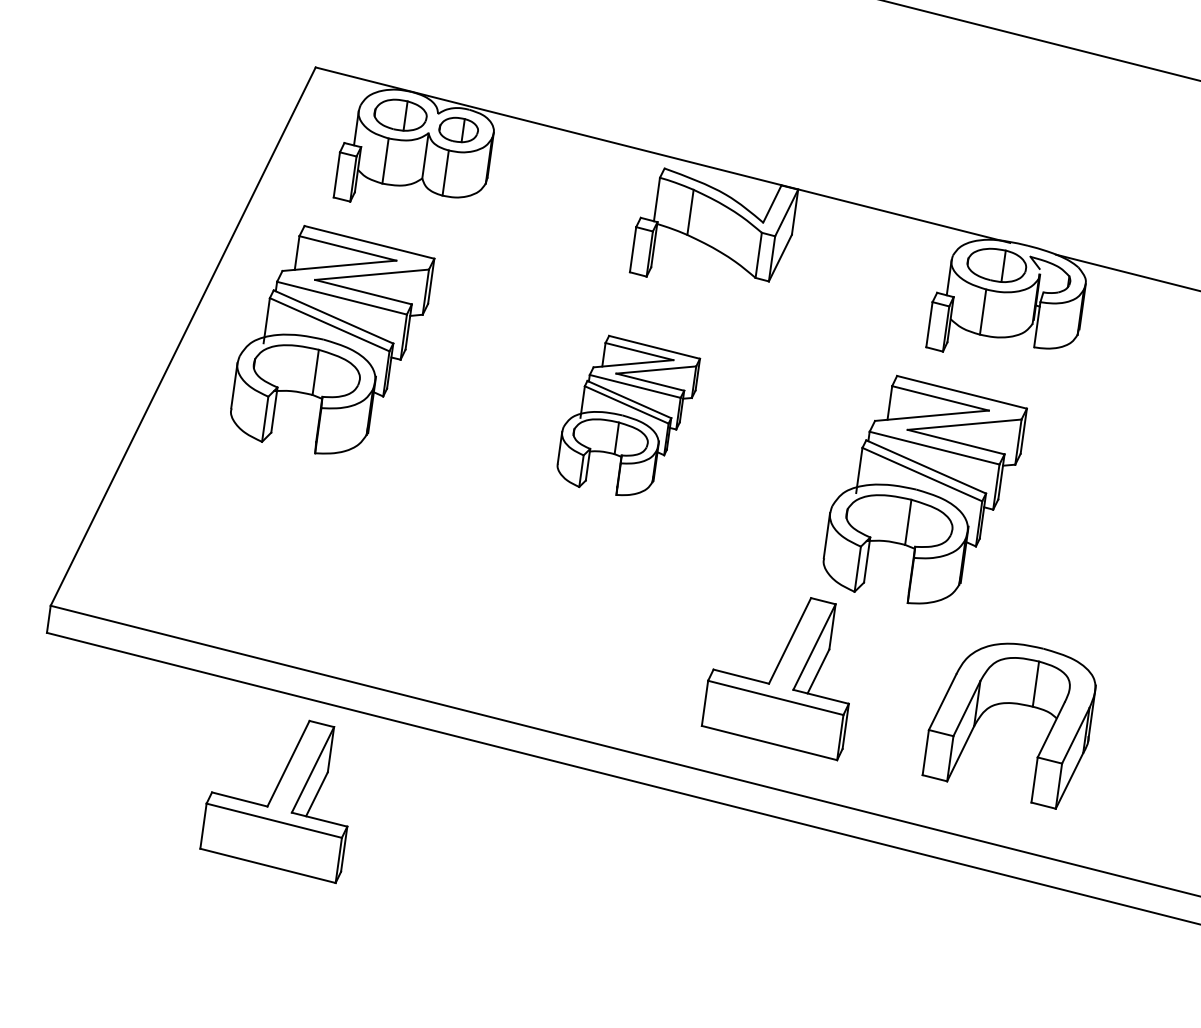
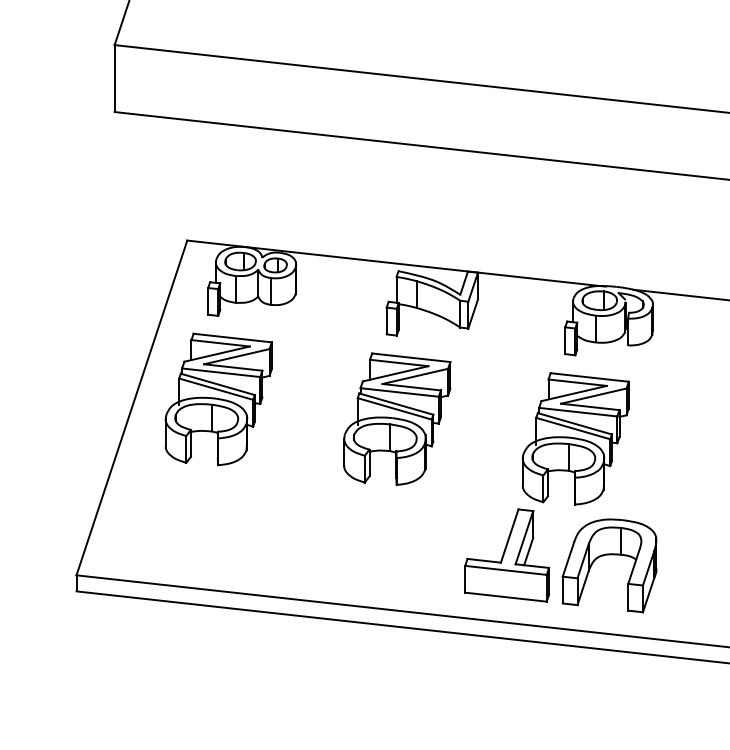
part: (628, 416) -> (397, 418), size x1.43
part: (1012, 705) -> (609, 555), moved
part: (280, 795) -> (225, 667), removed

